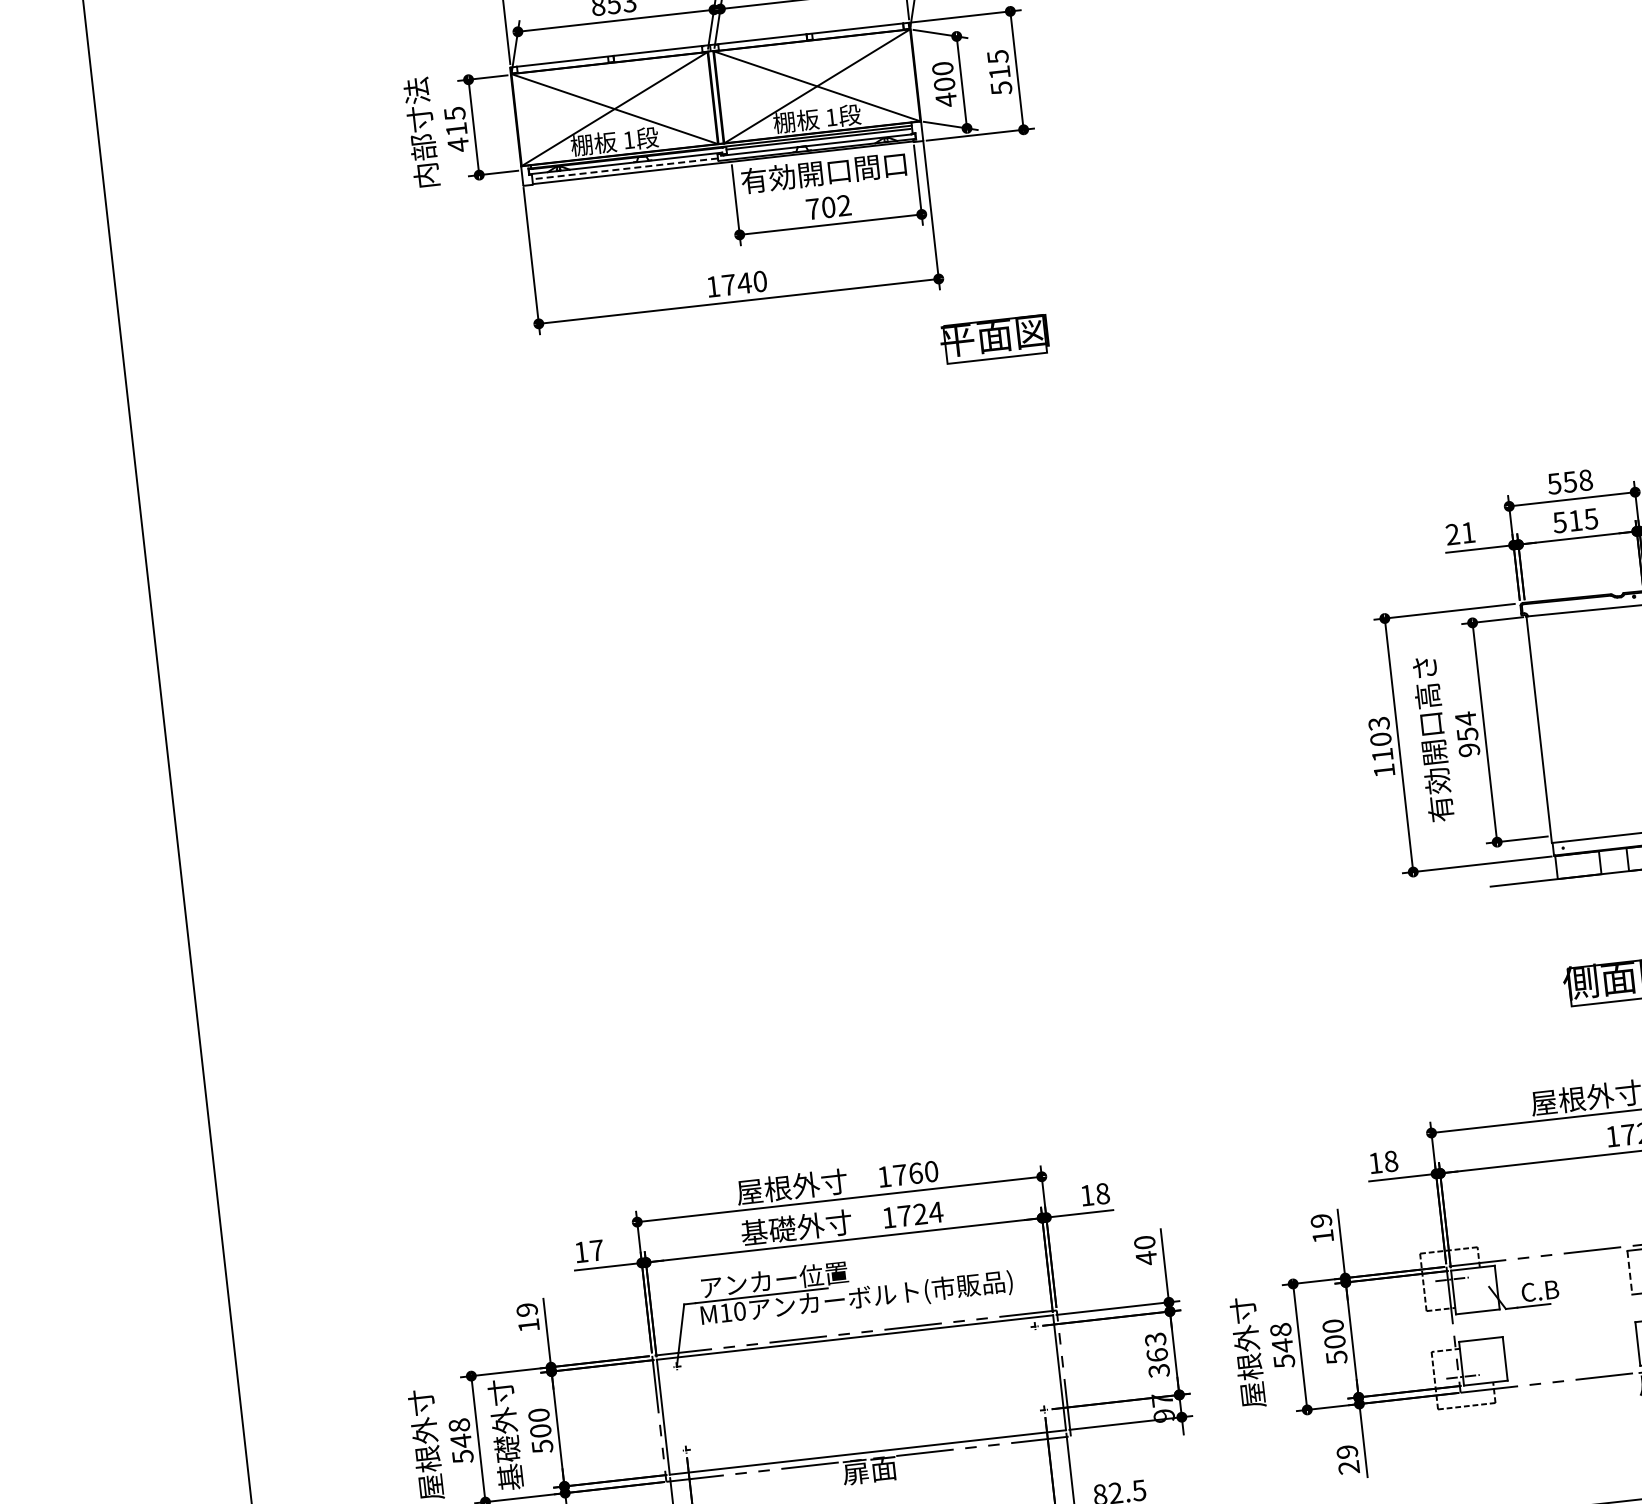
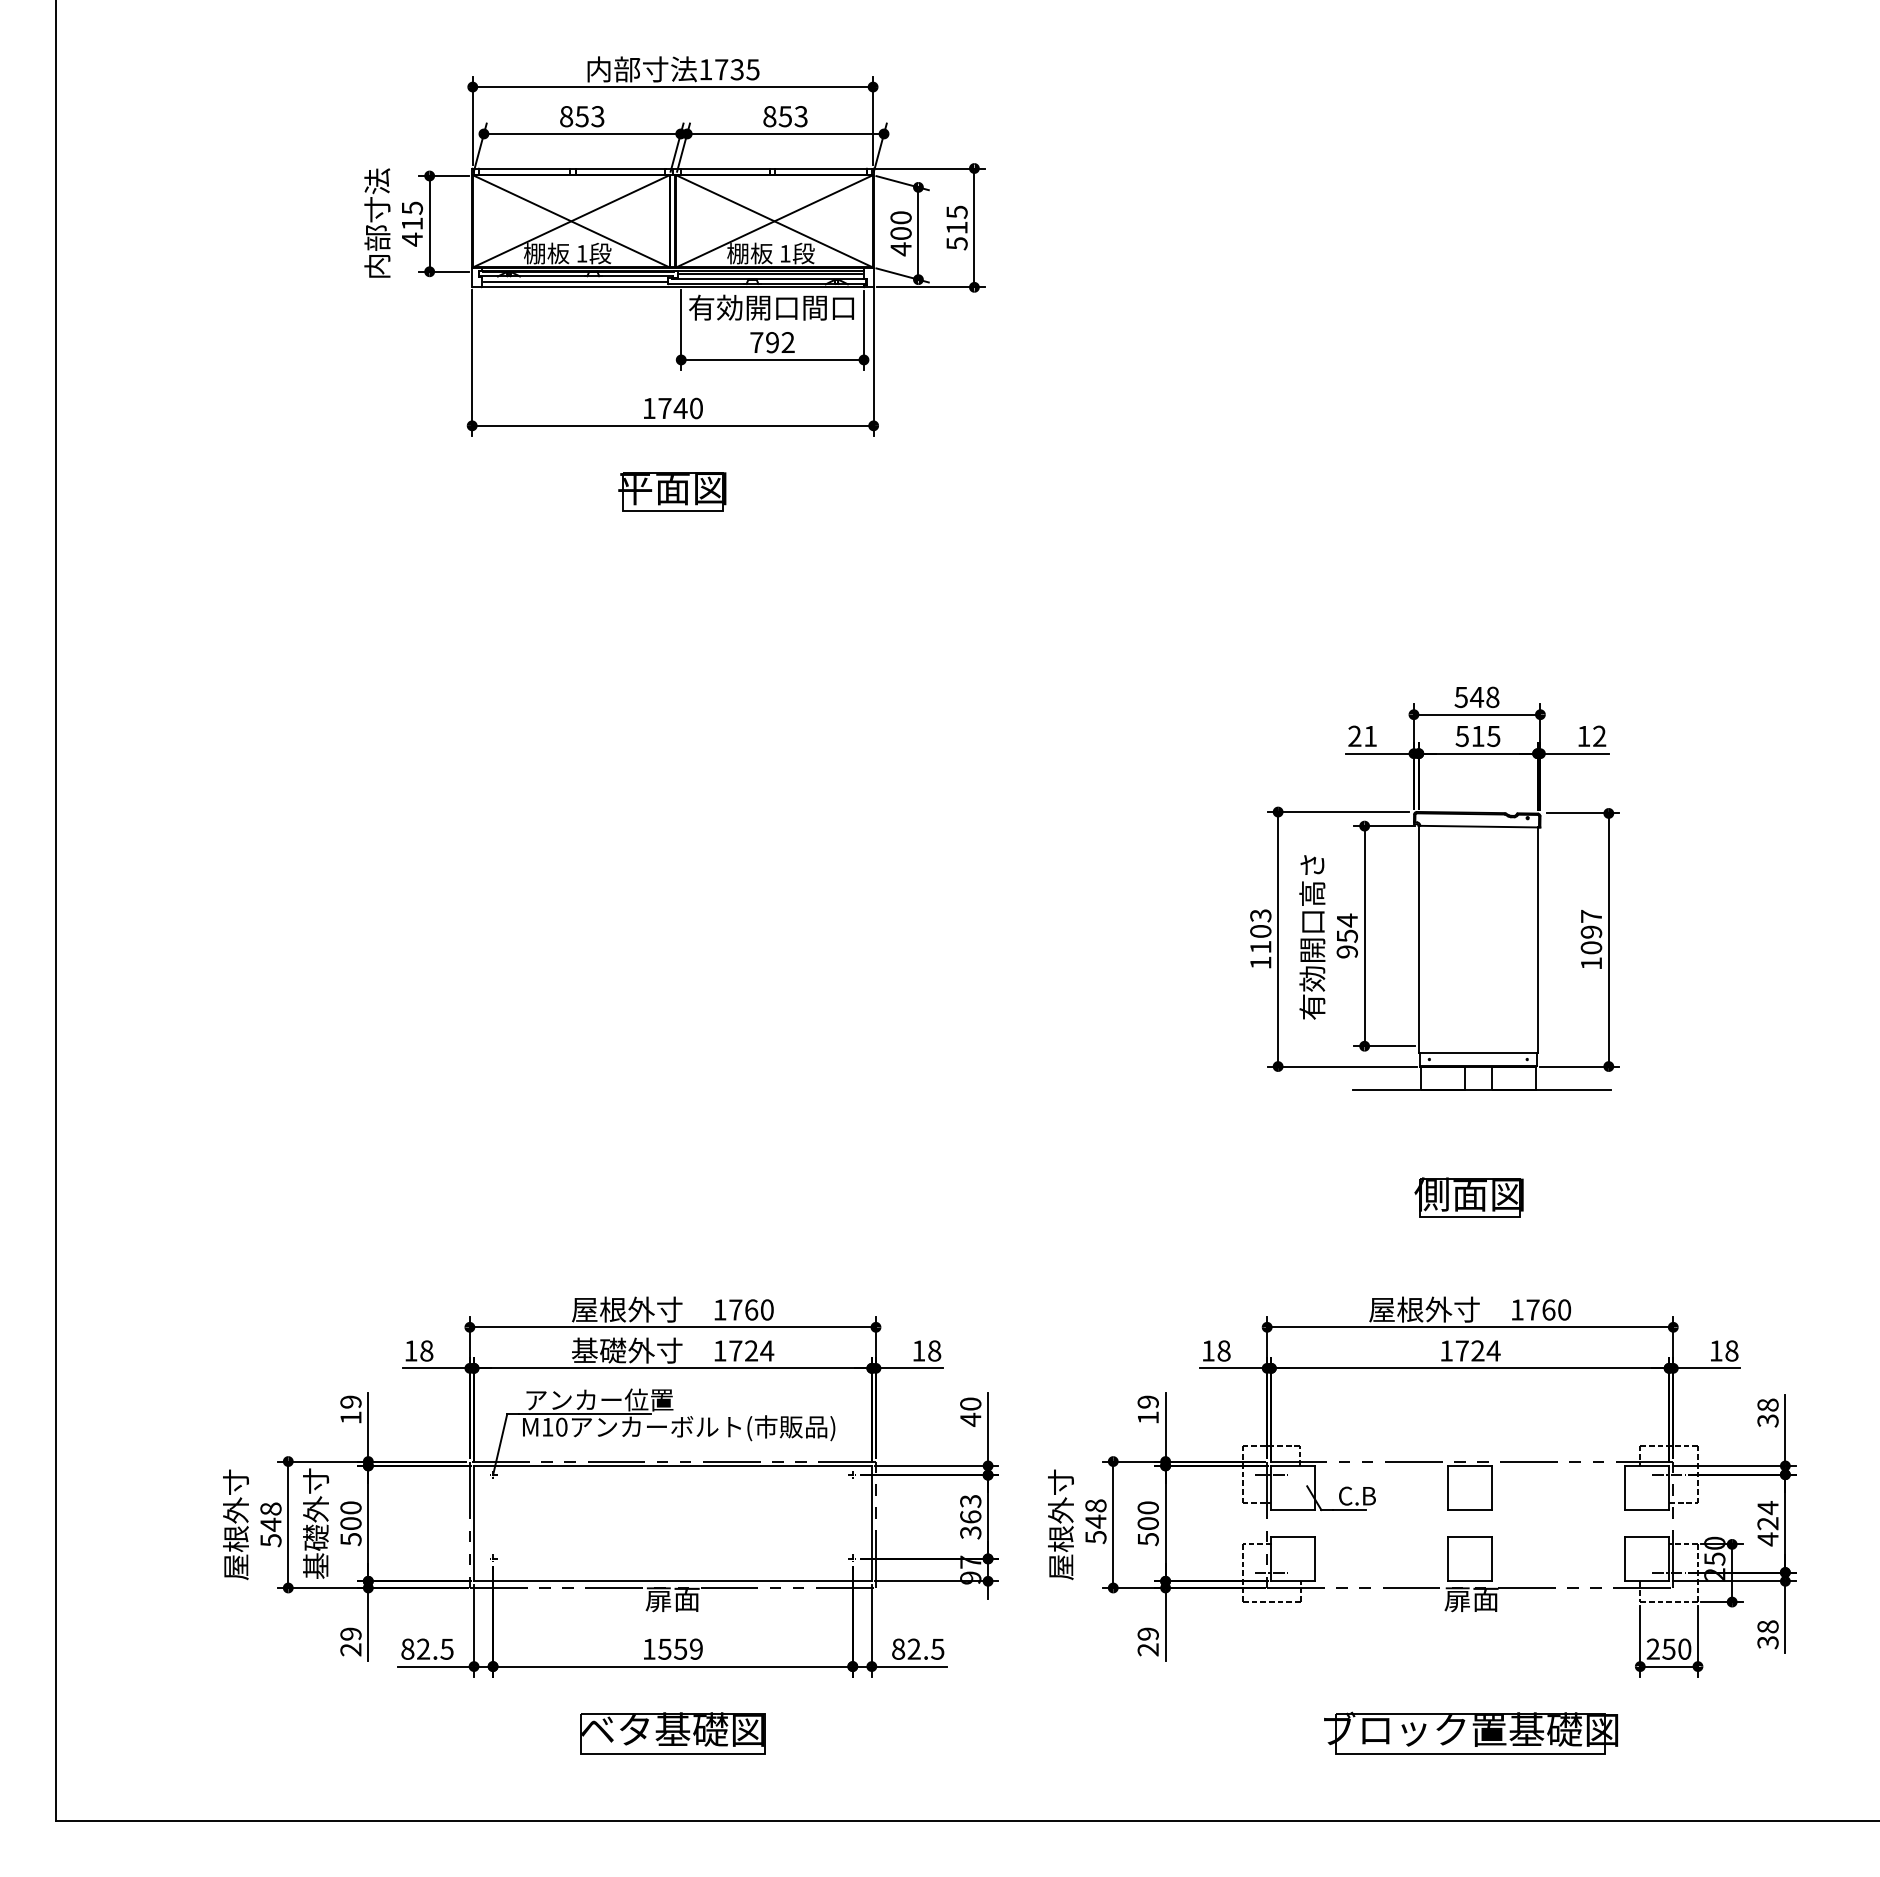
line: (625, 168) -> (575, 281), dashed -> solid
text: (828, 207) -> (772, 342), 702 -> 792
part: (994, 338) -> (672, 491), moved
text: (1569, 482) -> (1476, 697), 558 -> 548
text: (596, 1250) -> (426, 1350), 17 -> 18
line: (1630, 1272) -> (1448, 1487), dashed -> solid

